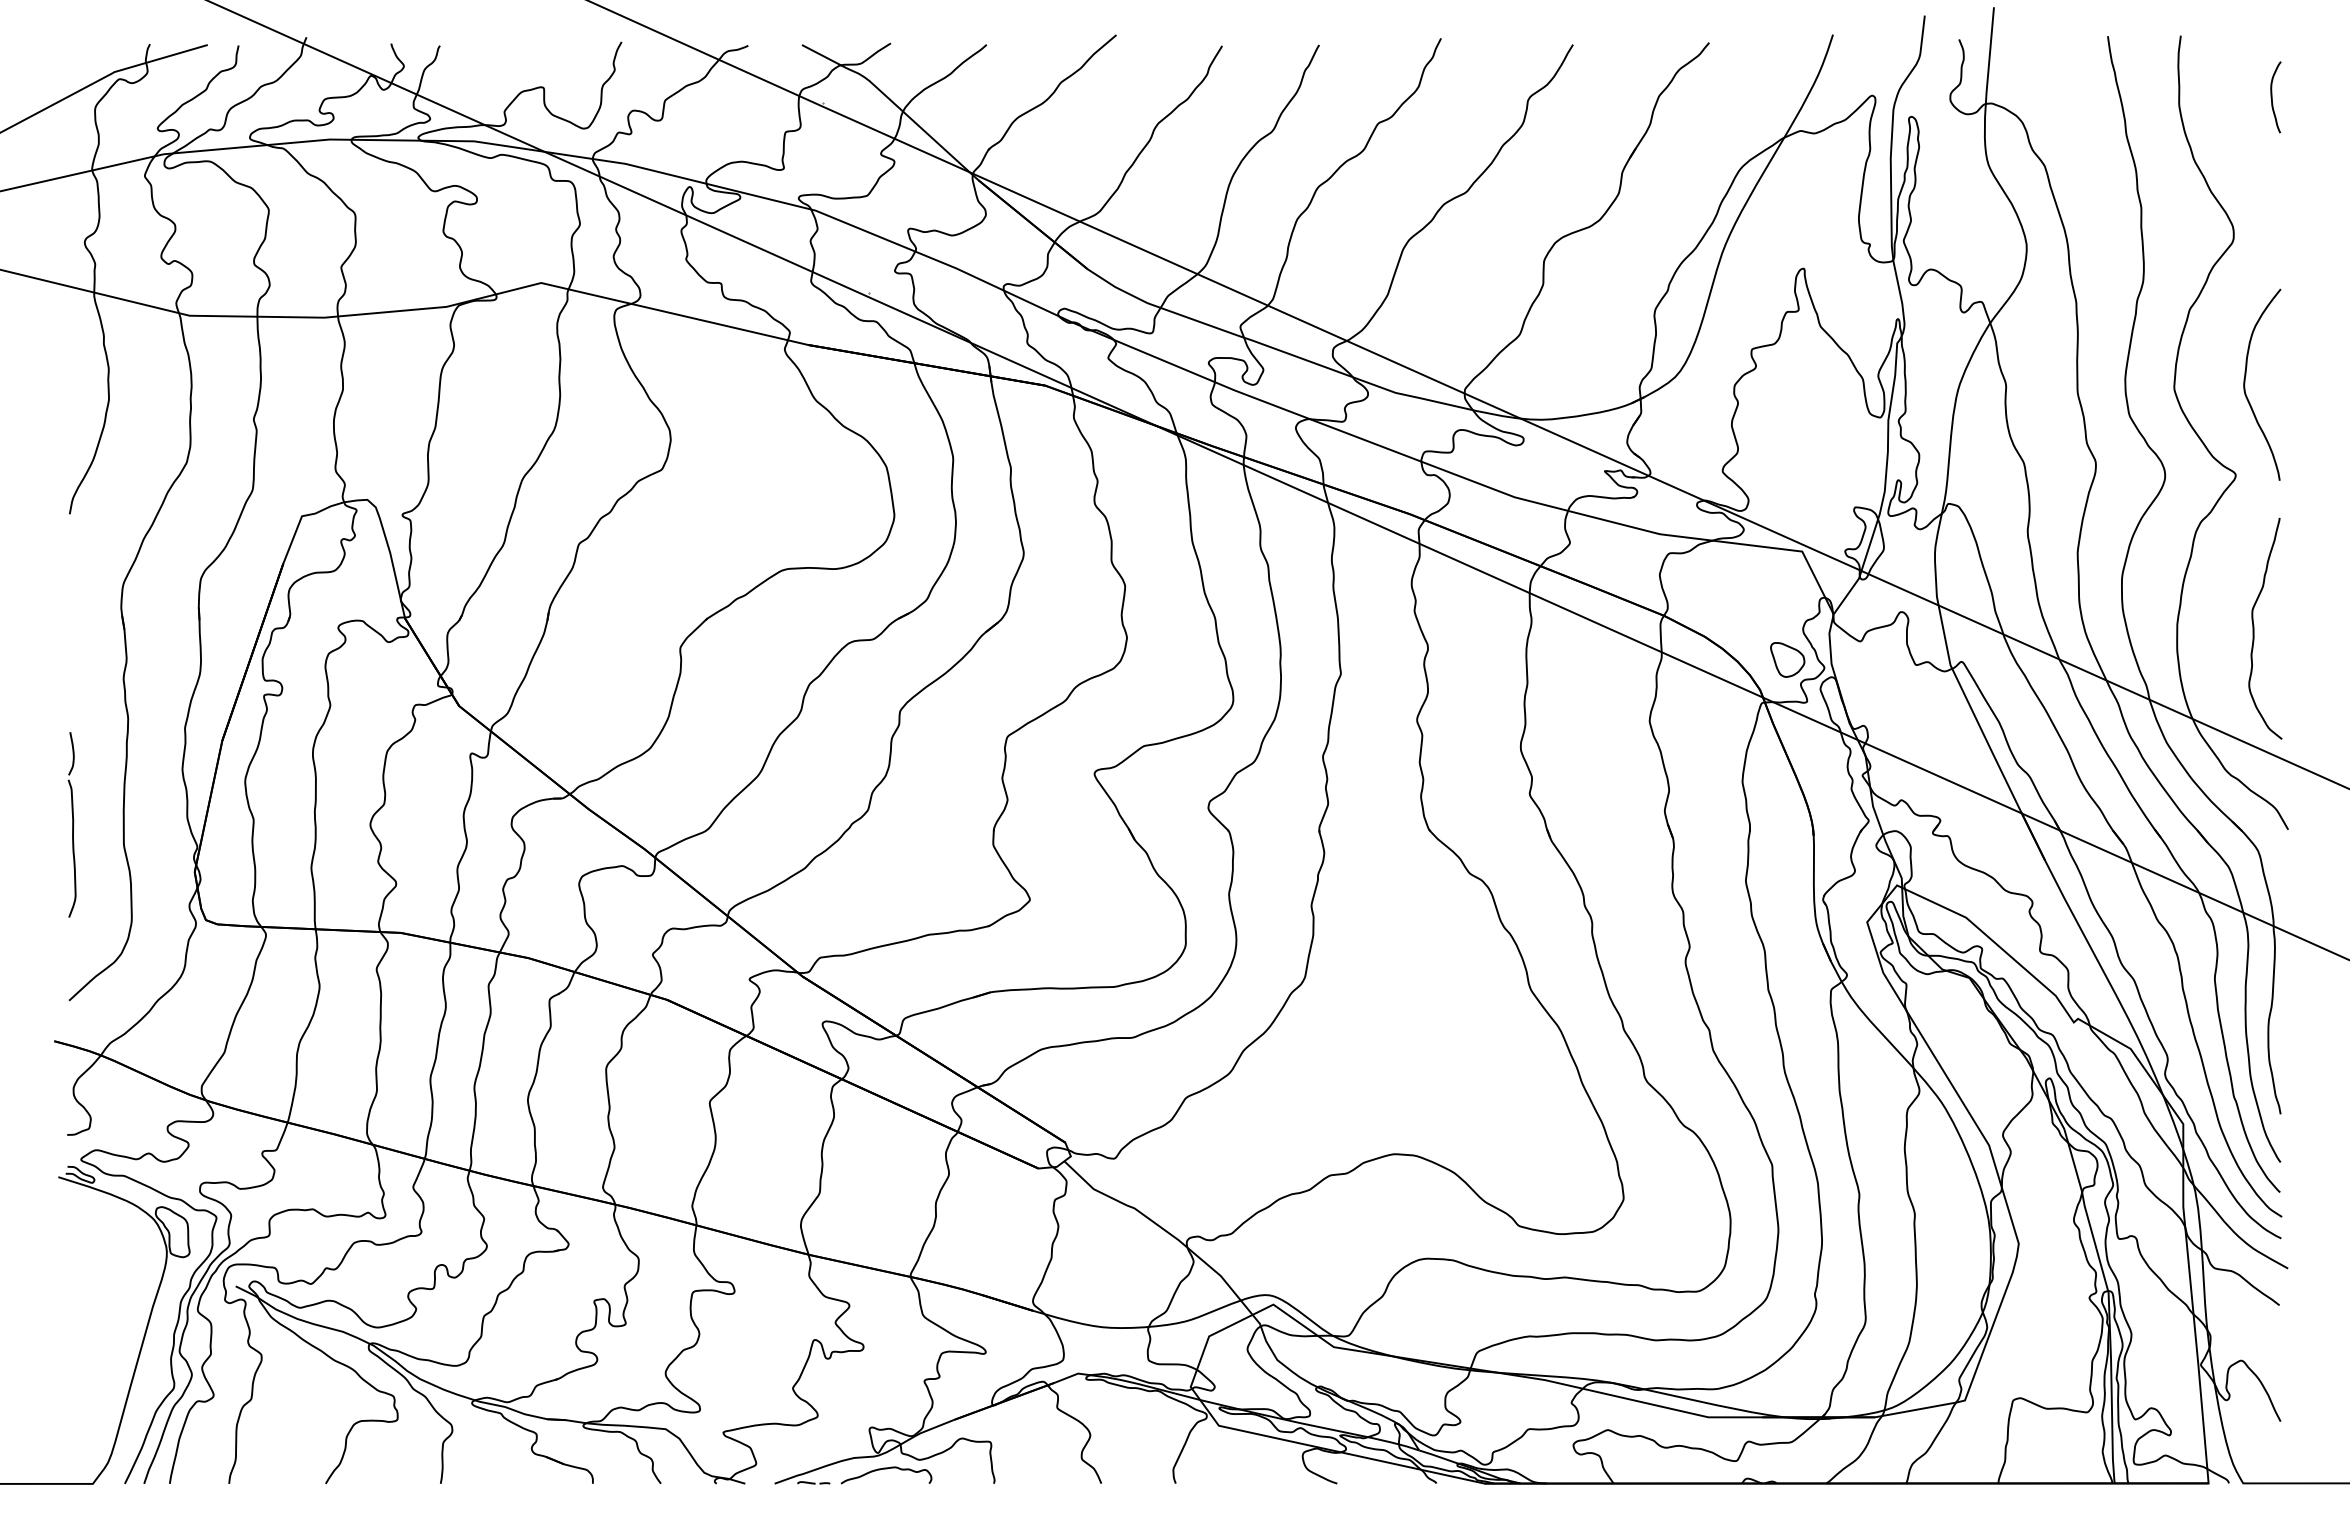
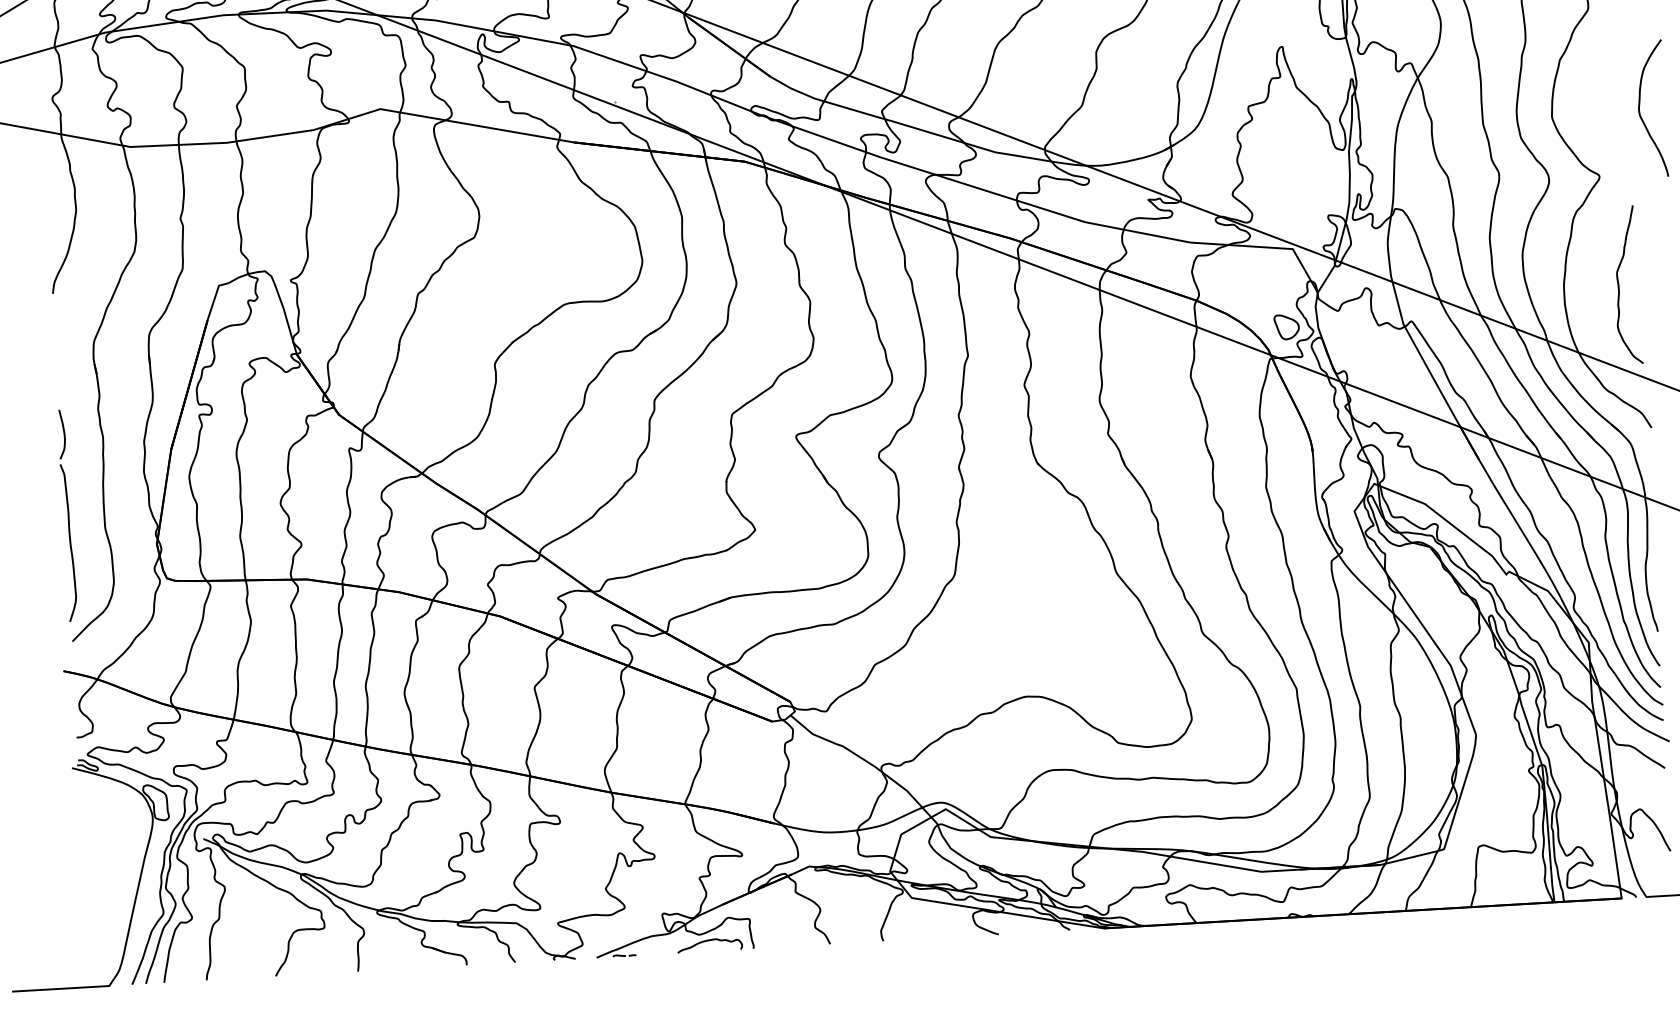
curve: (2245, 384) -> (1639, 109), moved
part: (71, 824) -> (66, 515), size x1.6
curve: (886, 1469) -> (709, 941), moved

